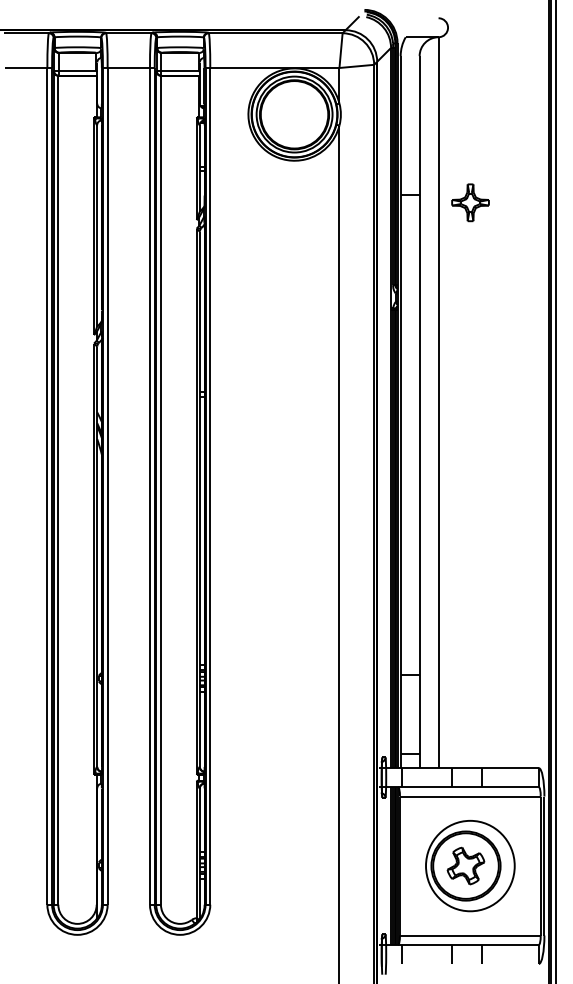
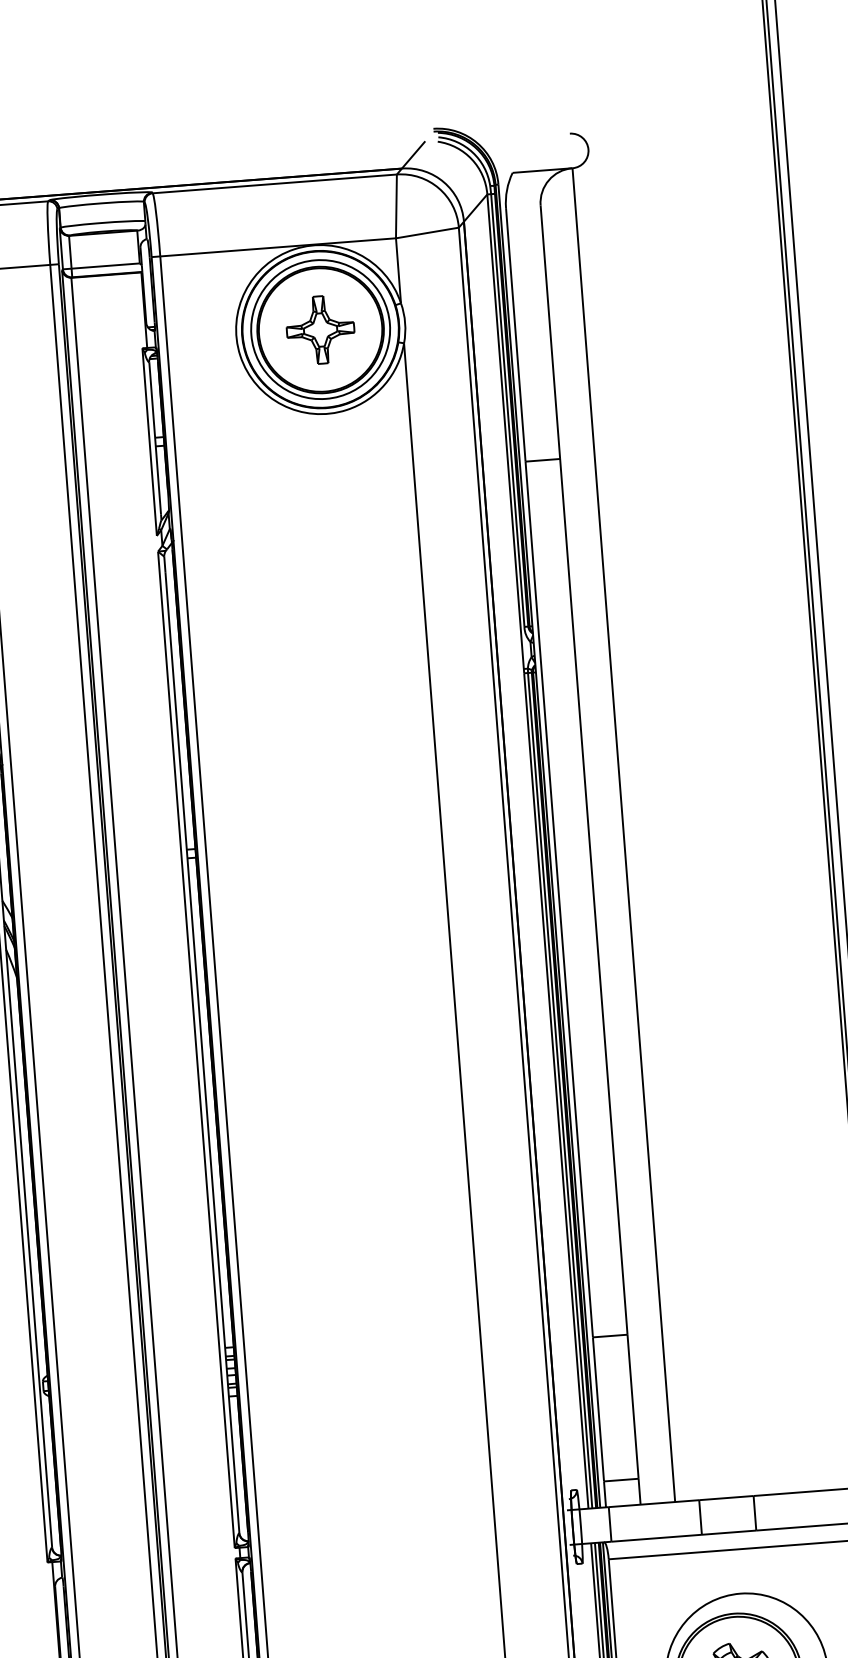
part: (470, 202) -> (320, 329), moved

